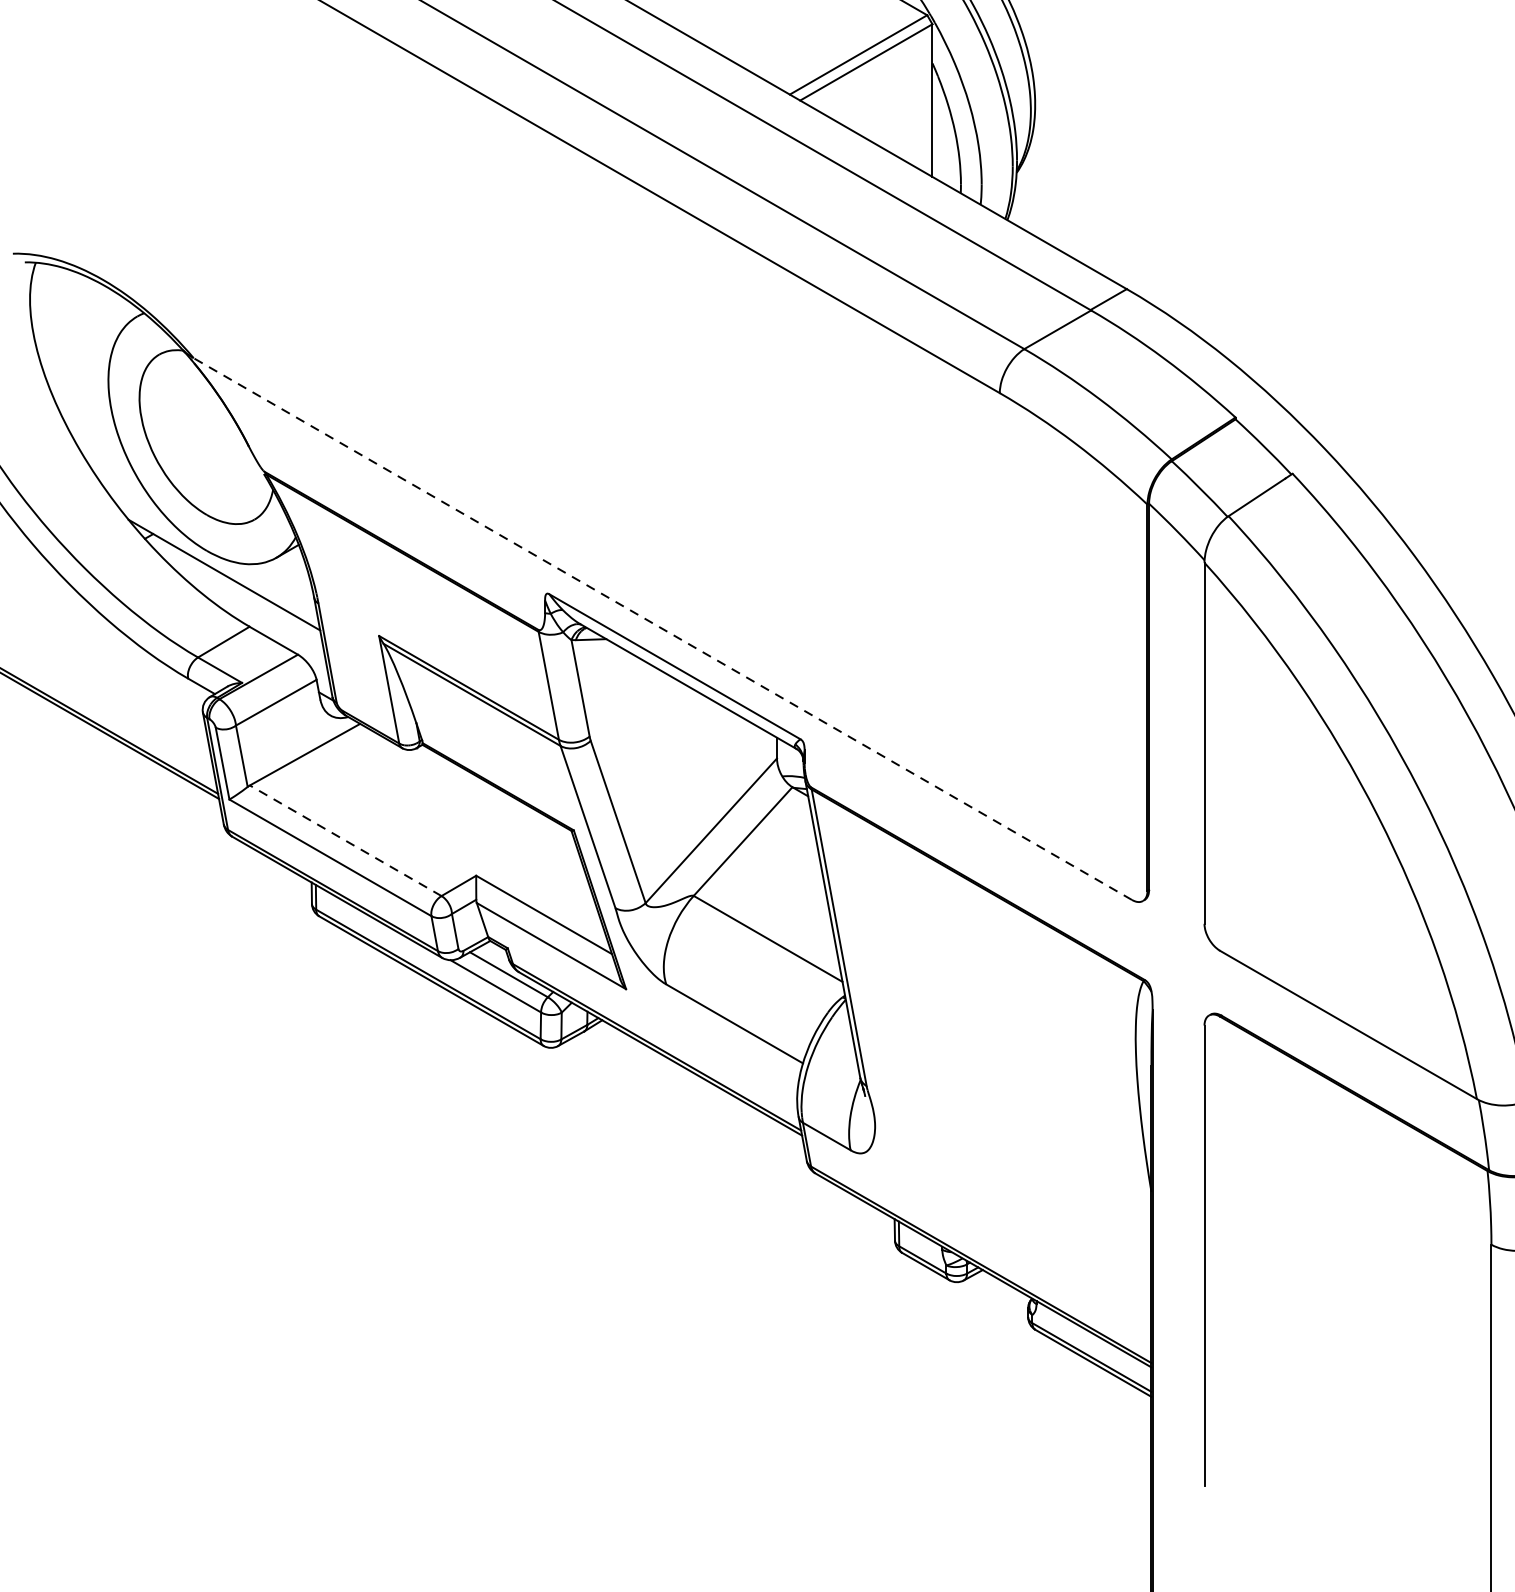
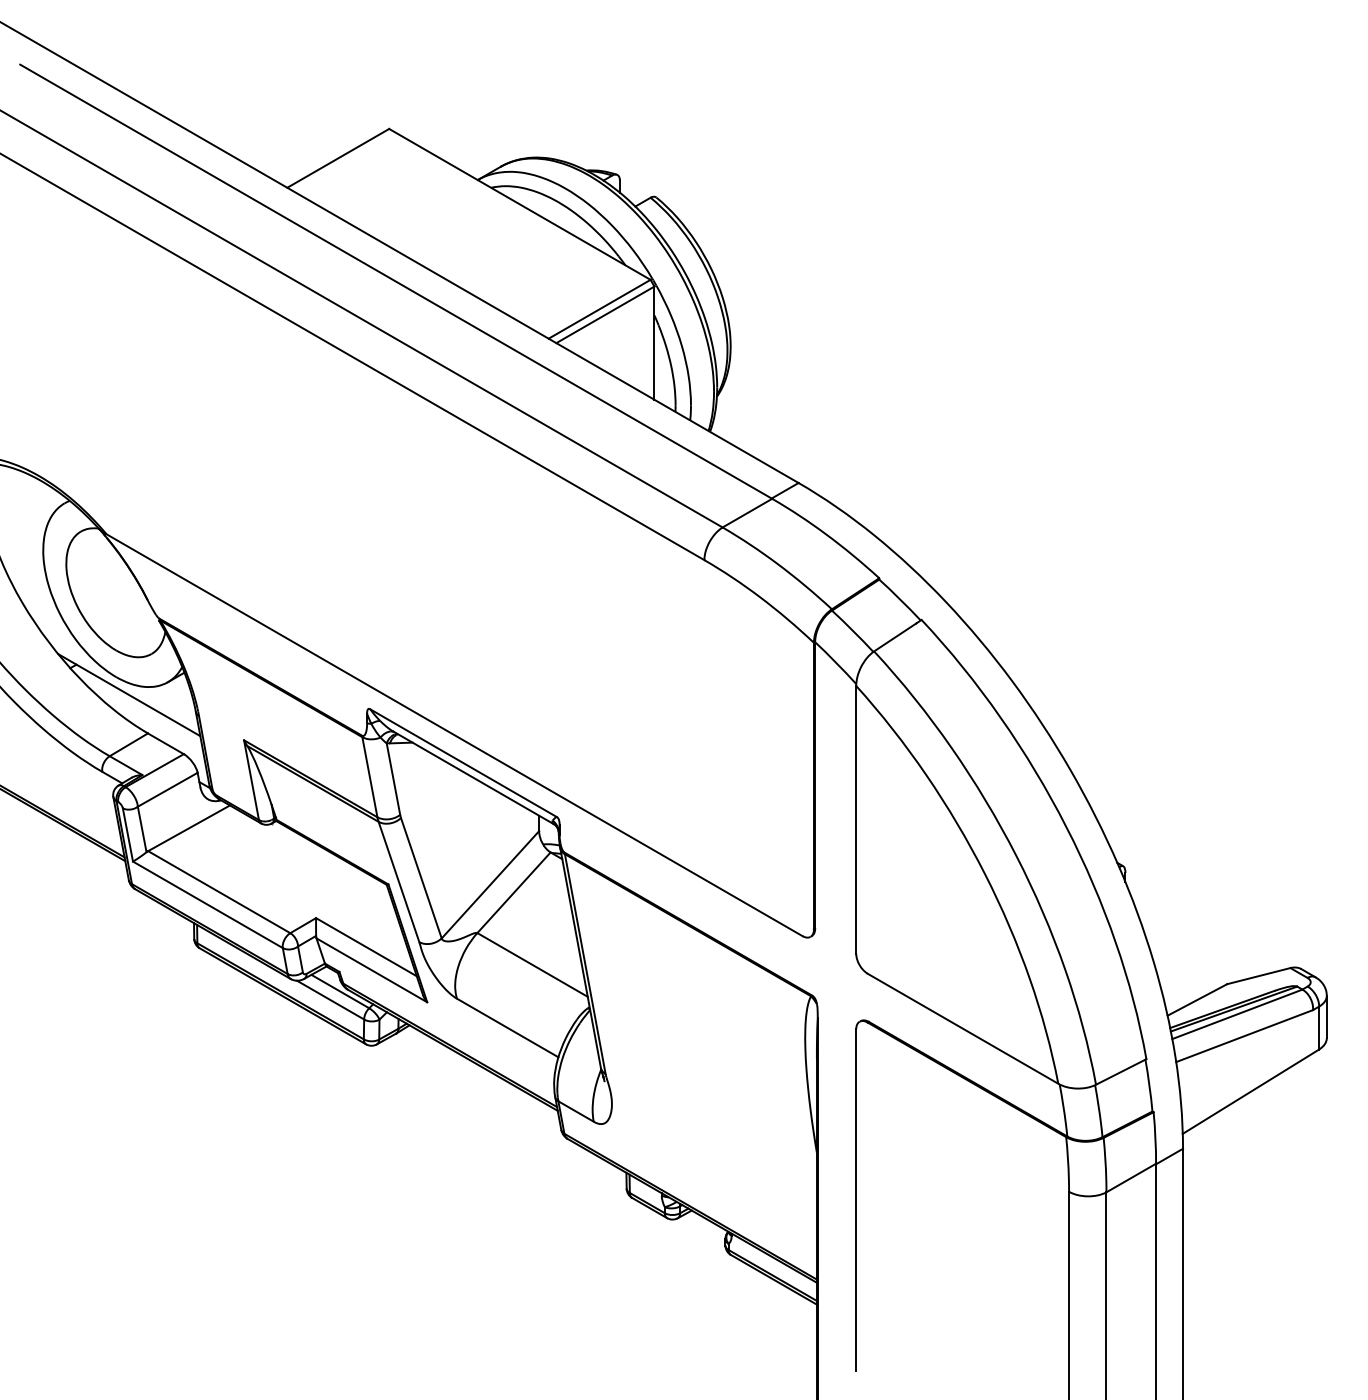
line: (662, 629) -> (454, 735), dashed -> solid
line: (344, 839) -> (218, 891), dashed -> solid

